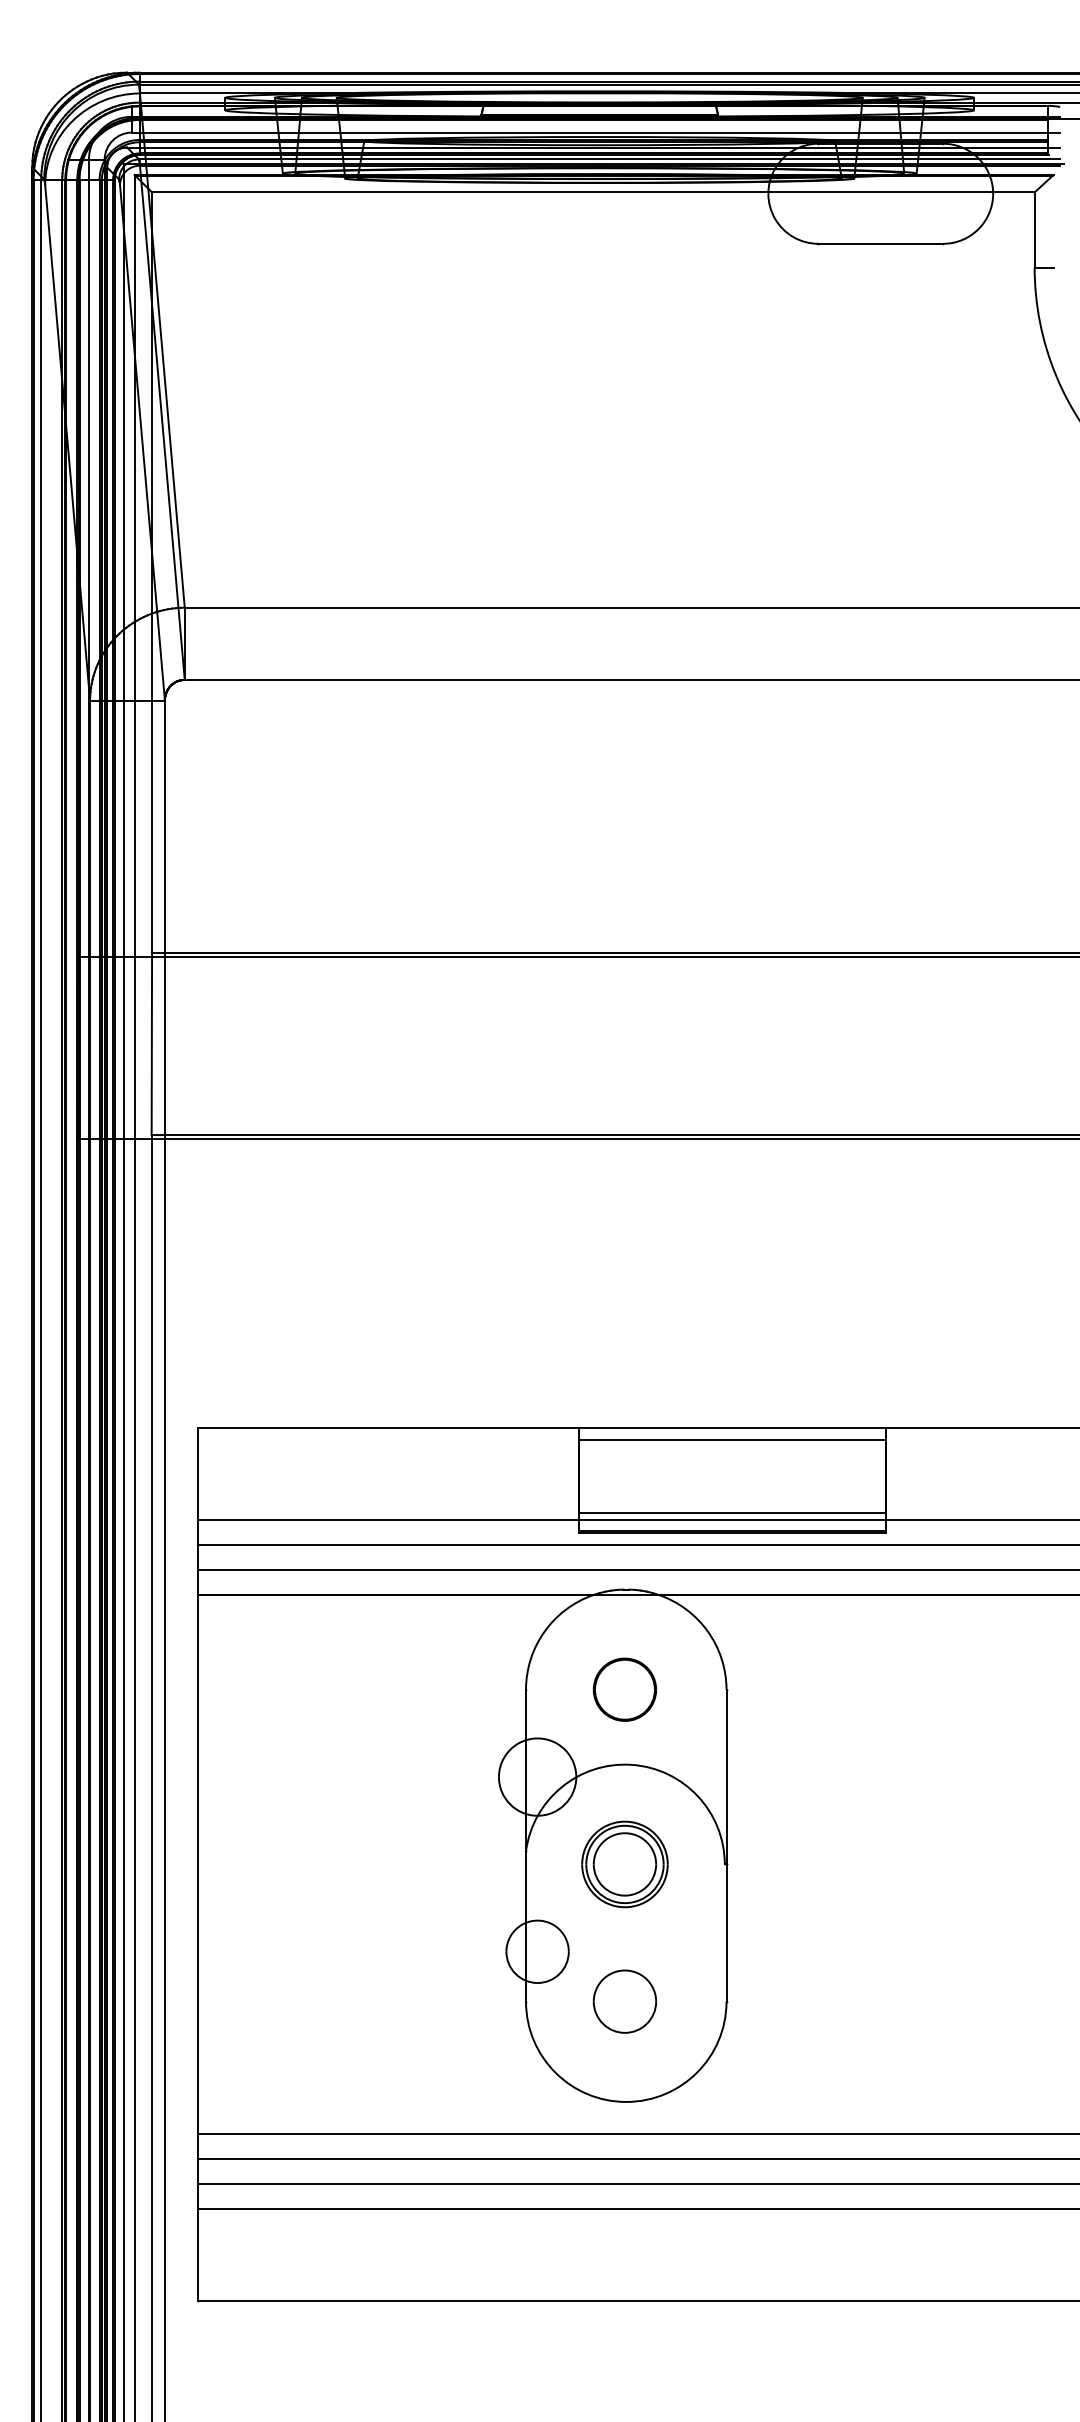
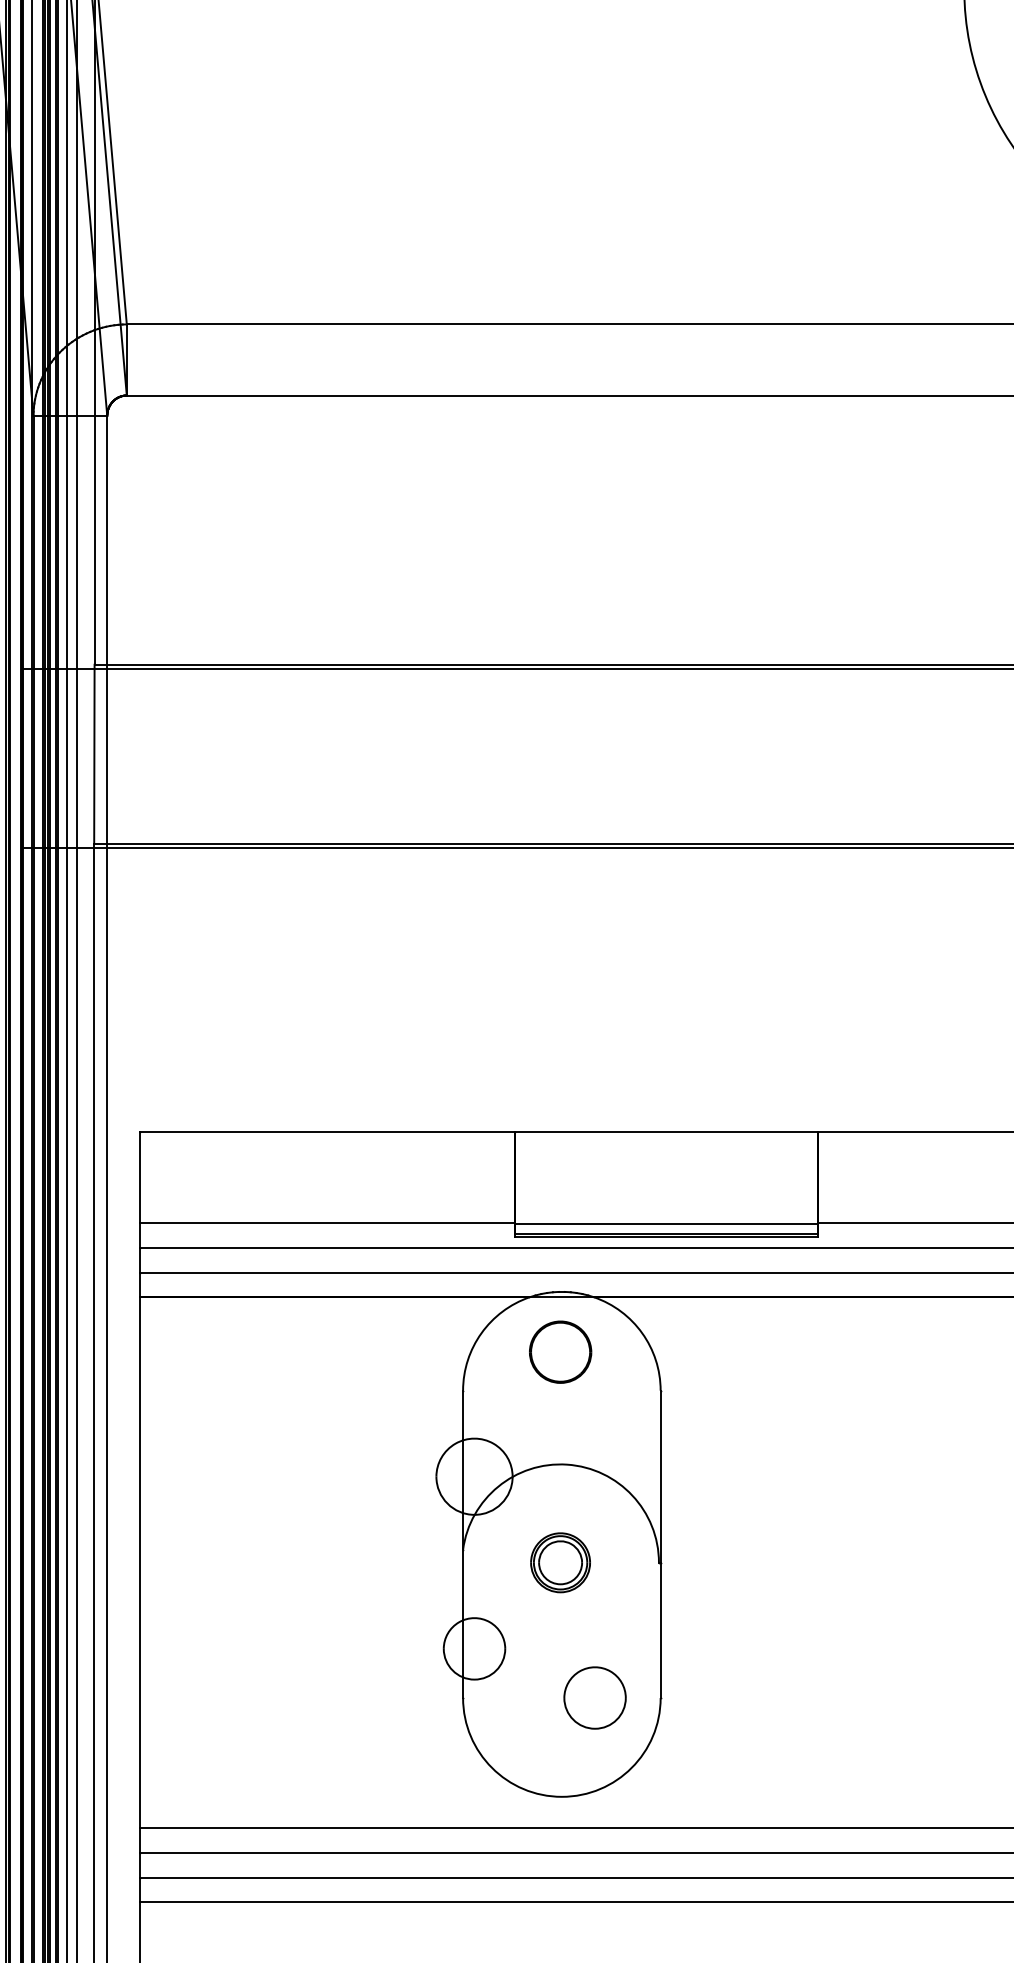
line: (731, 1440) -> (665, 1145), removed
line: (731, 1513) -> (665, 1216), removed
part: (624, 1689) -> (560, 1351), moved
part: (624, 1864) -> (560, 1562), size x0.7
part: (624, 2001) -> (594, 1697), moved

